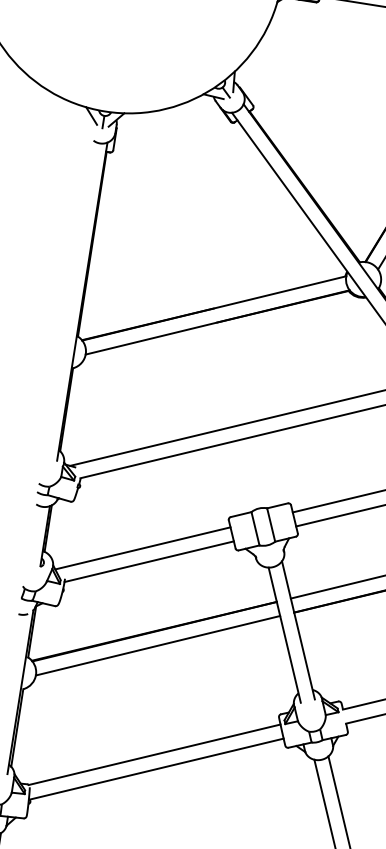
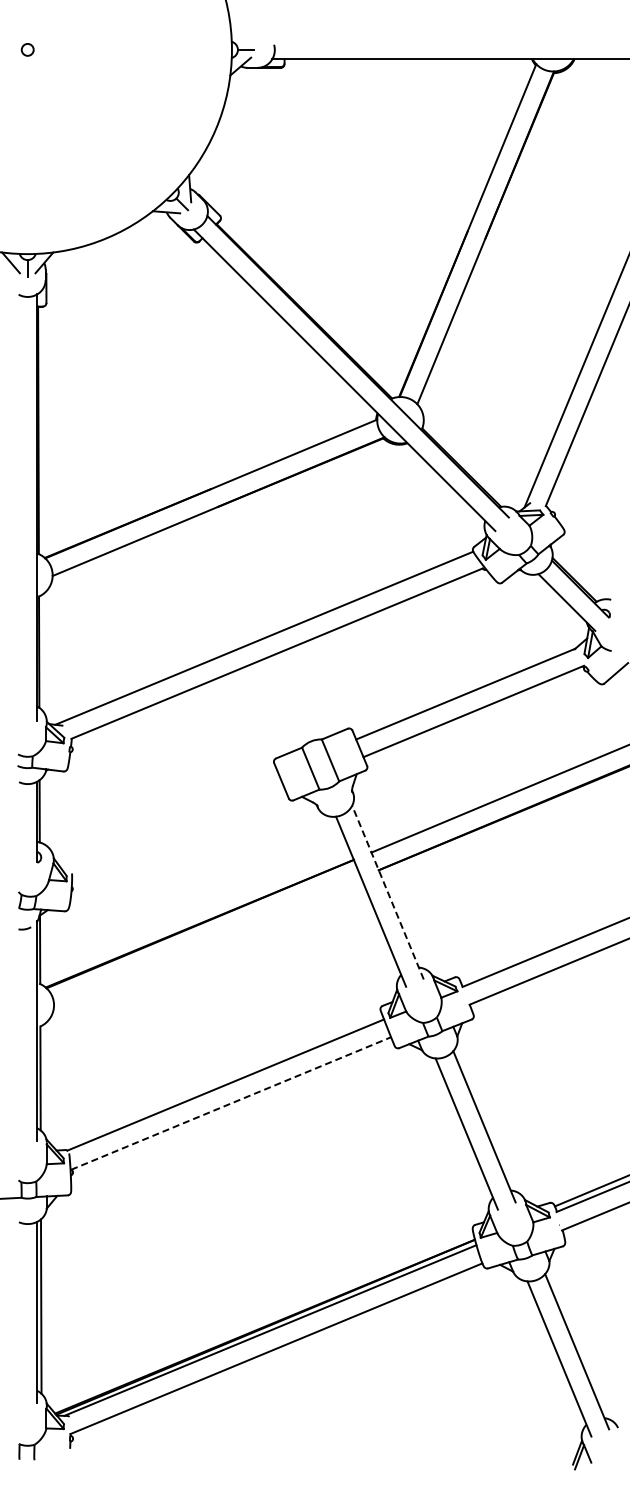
line: (142, 548) -> (167, 817), removed
line: (149, 561) -> (178, 833), removed
line: (298, 630) -> (388, 892), solid -> dashed
line: (158, 645) -> (207, 941), removed
line: (156, 769) -> (231, 1103), solid -> dashed

